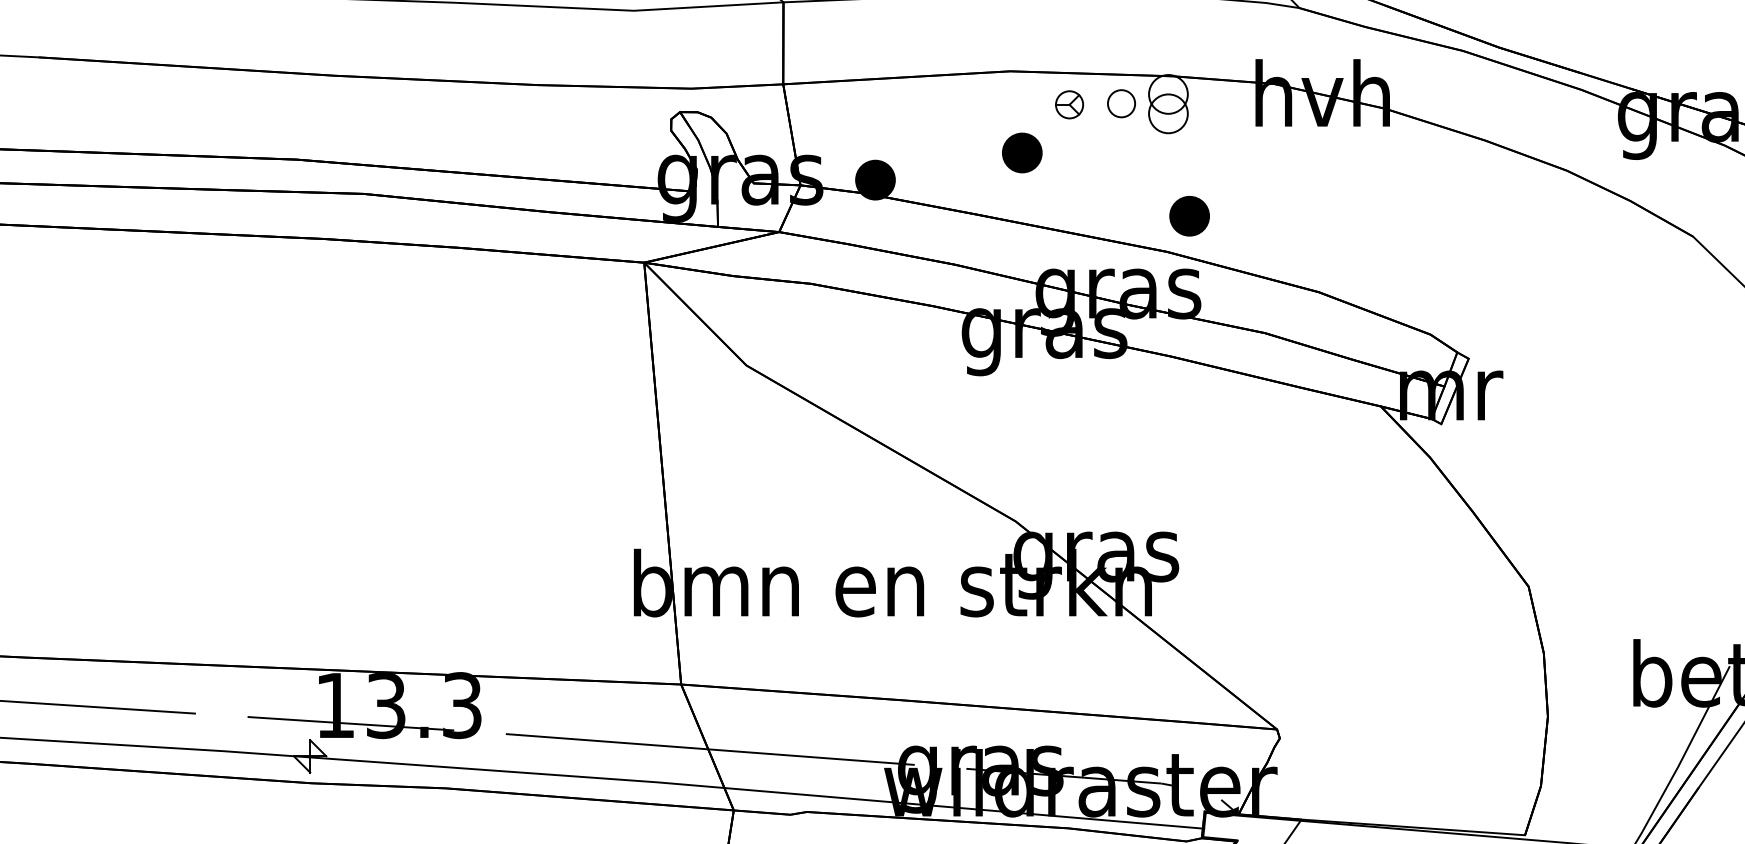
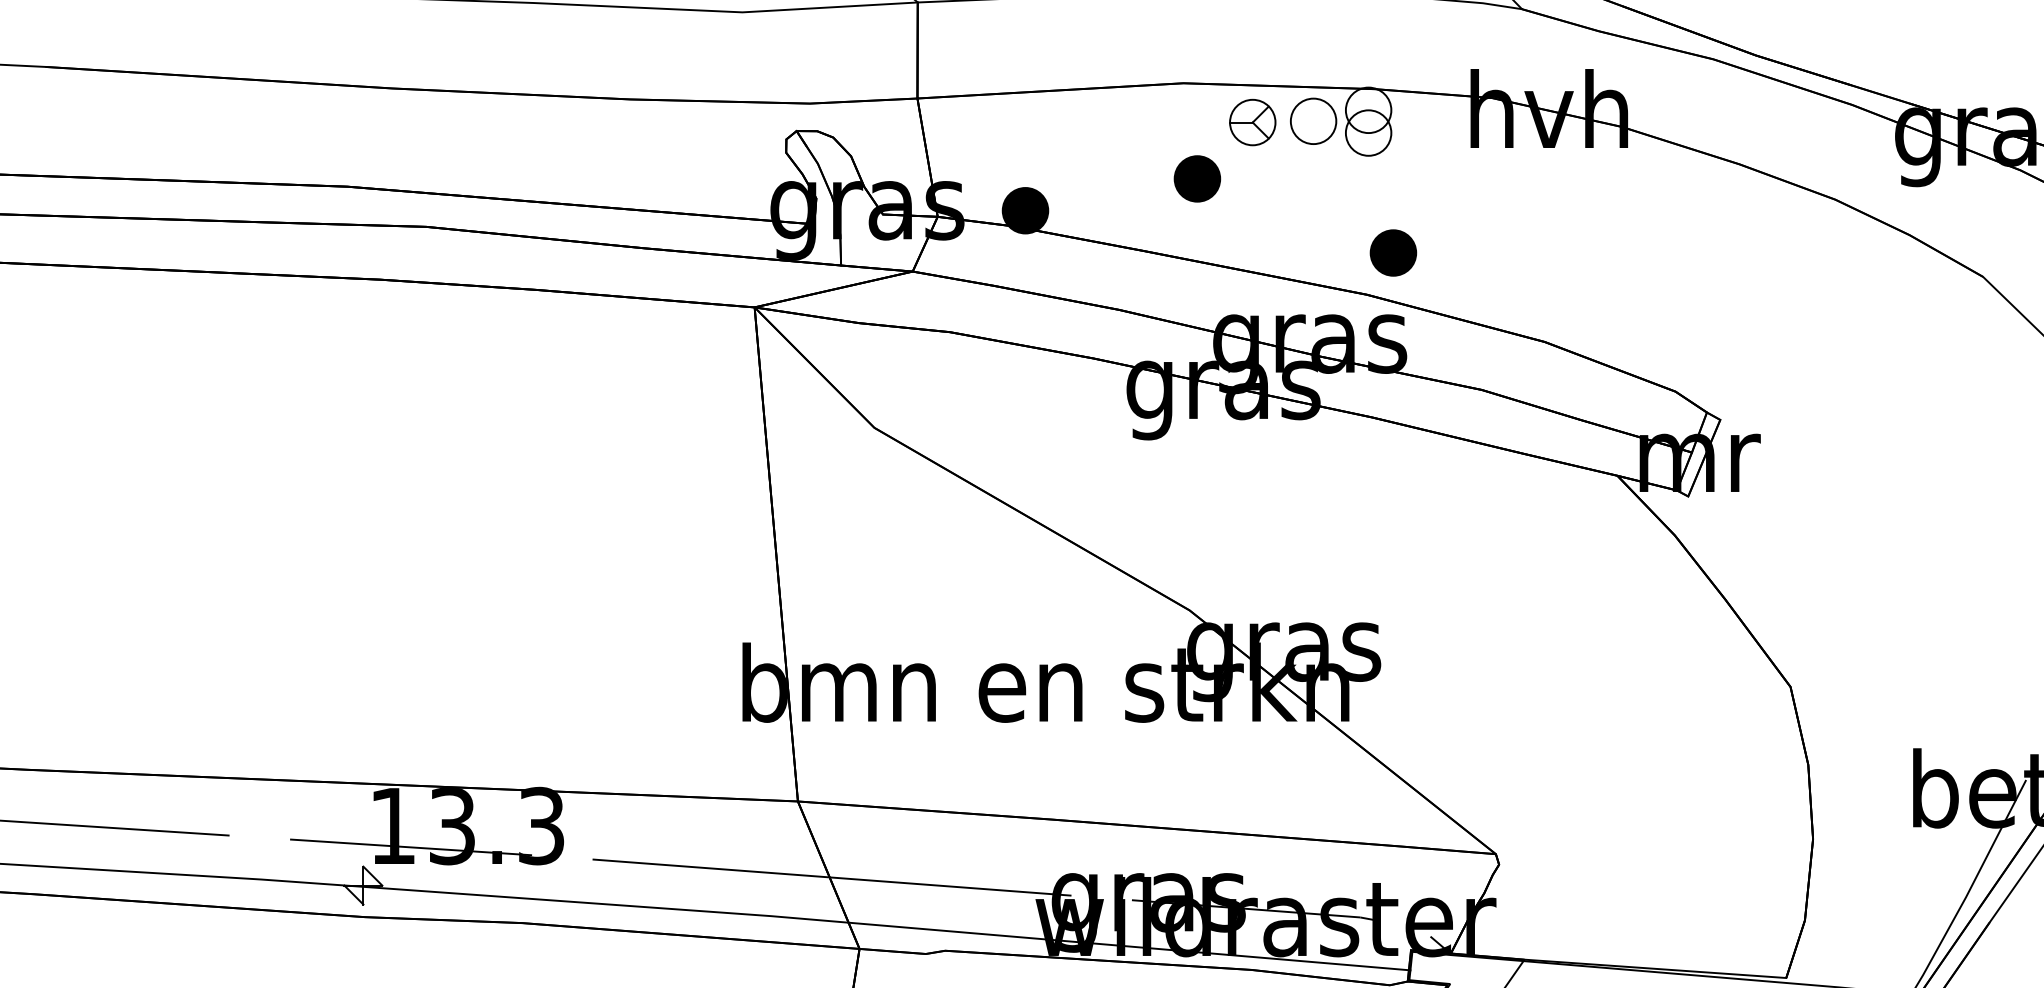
part: (1121, 103) -> (1313, 120), size x1.43
part: (1069, 104) -> (1252, 122), size x1.43

